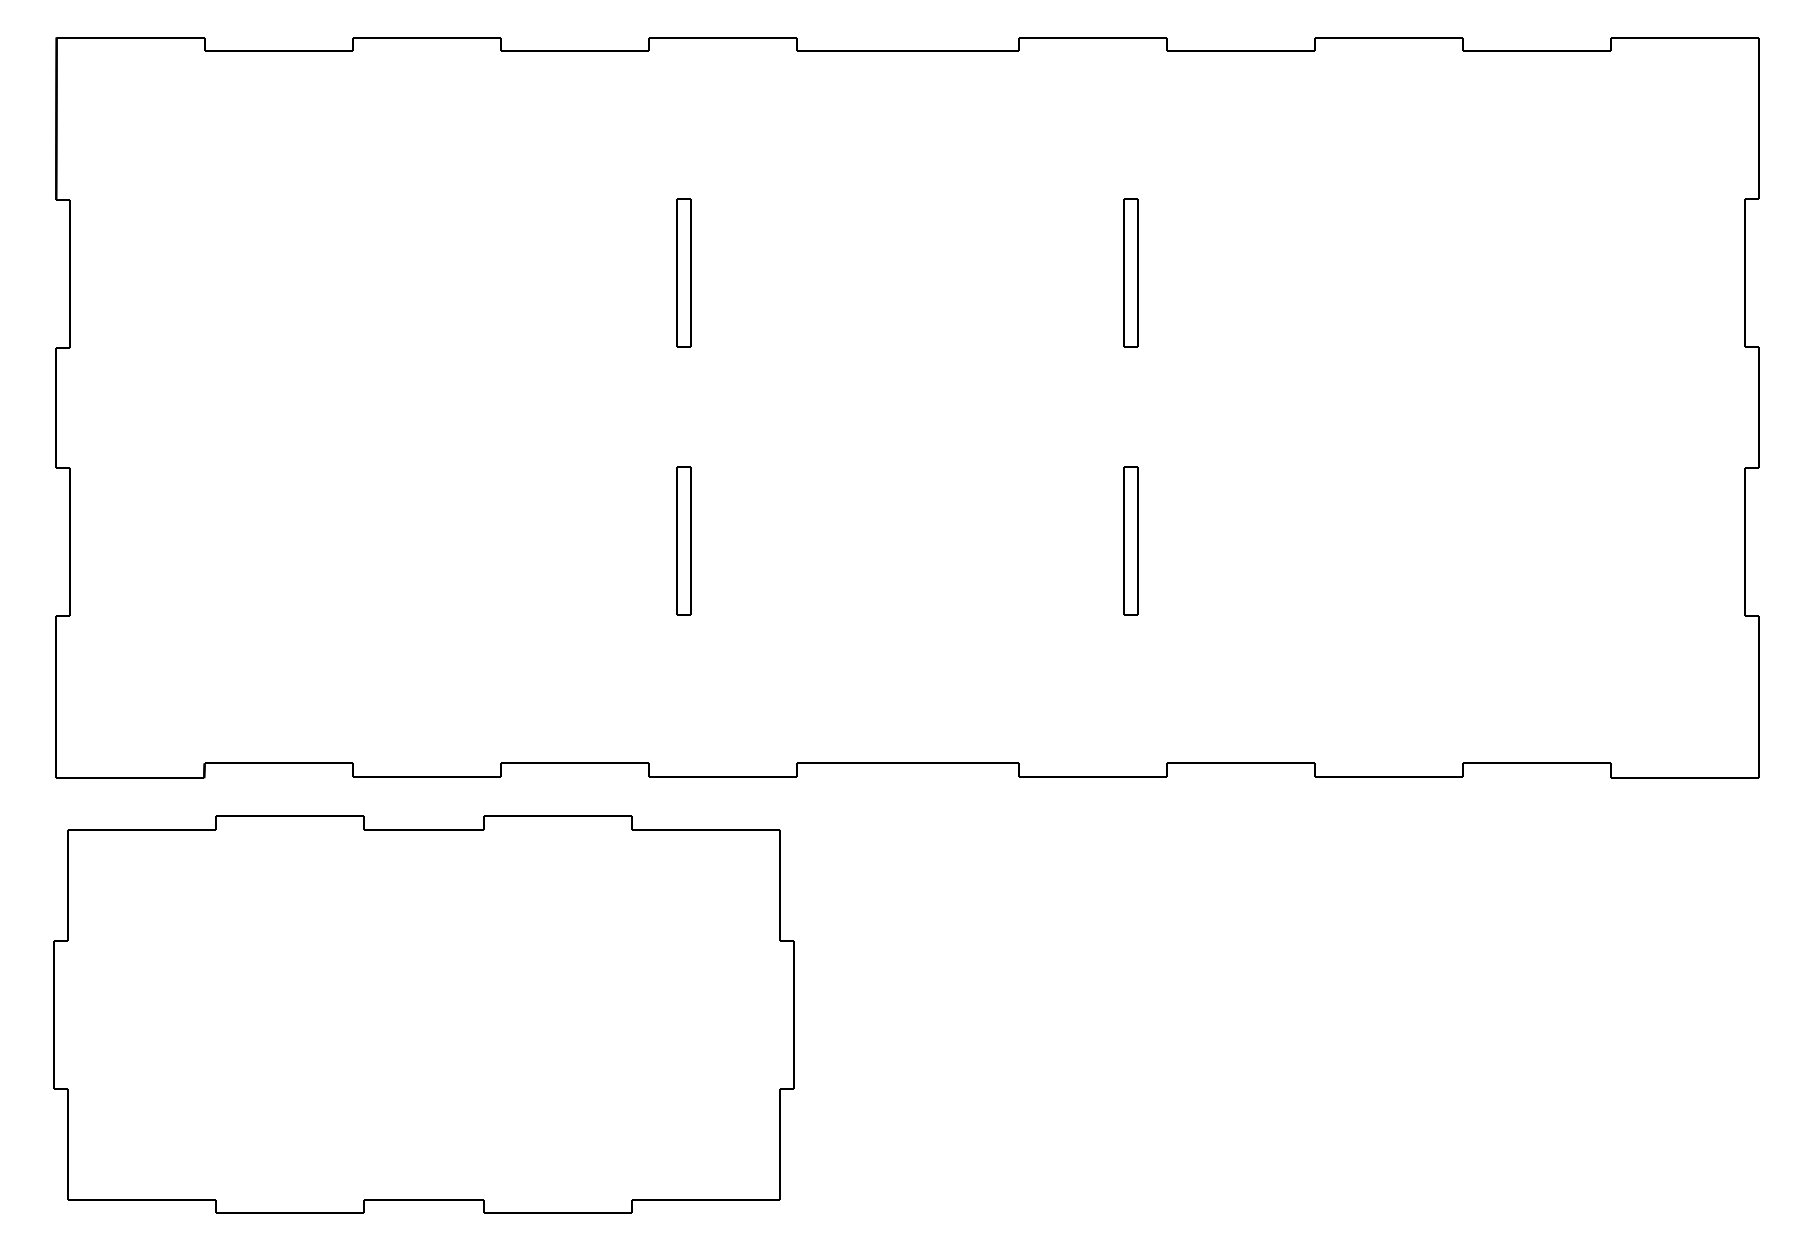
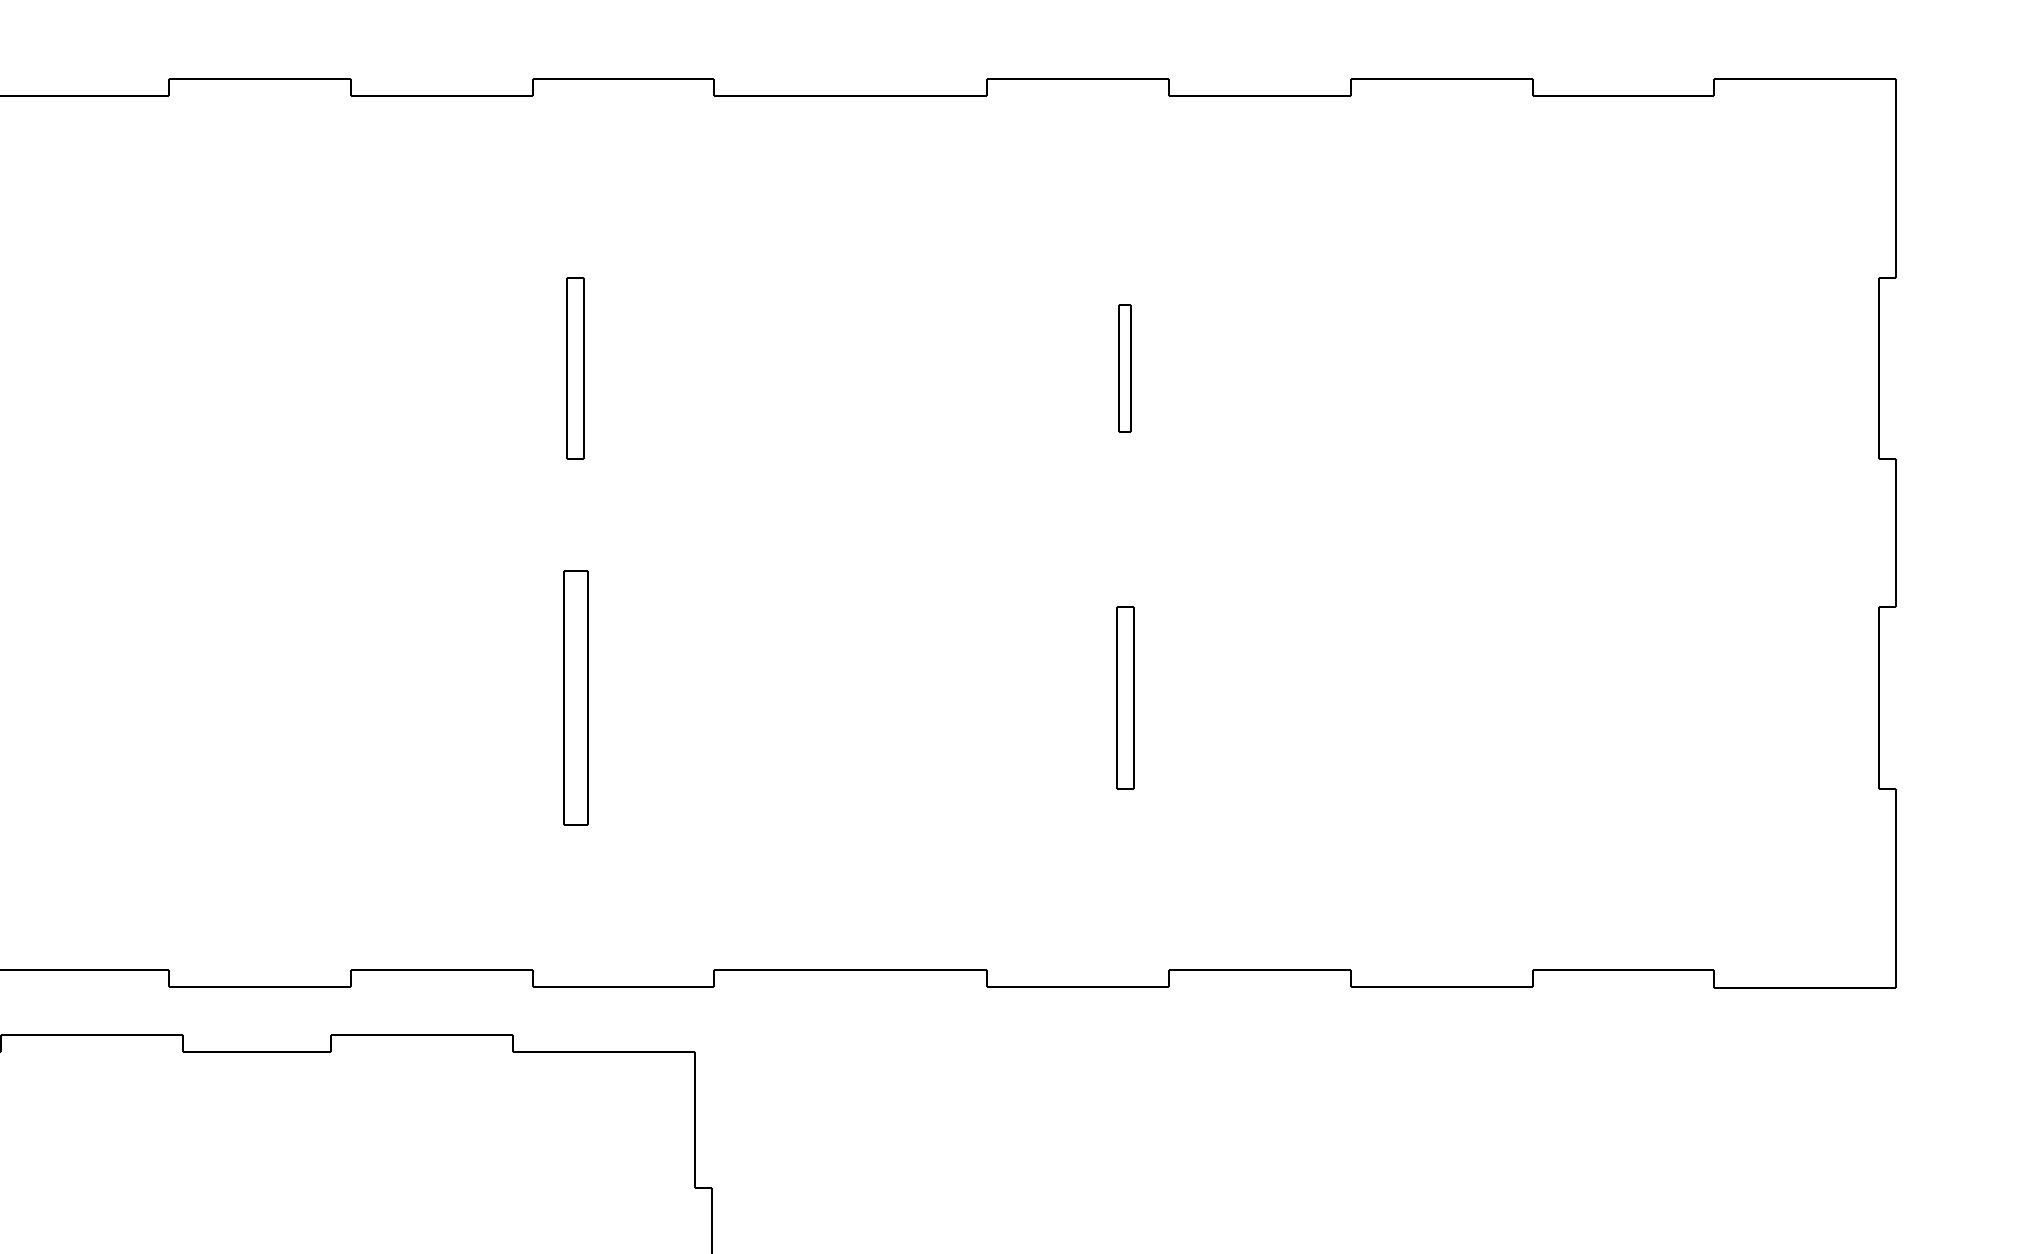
part: (1130, 272) -> (1124, 367), size x0.7
part: (683, 540) -> (575, 696), size x1.4

